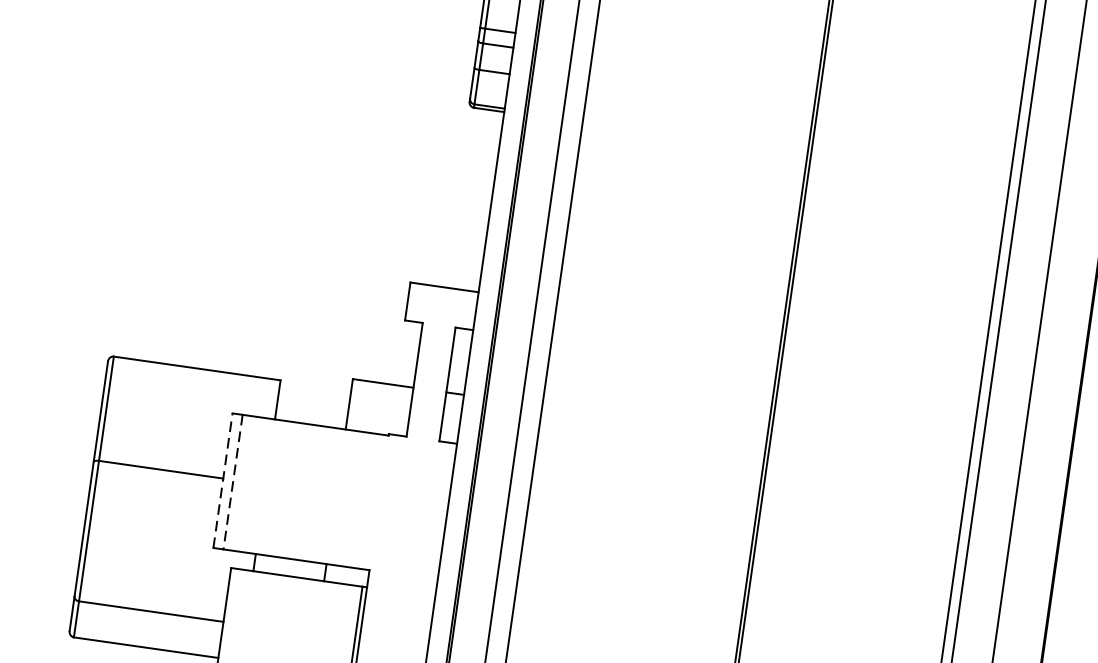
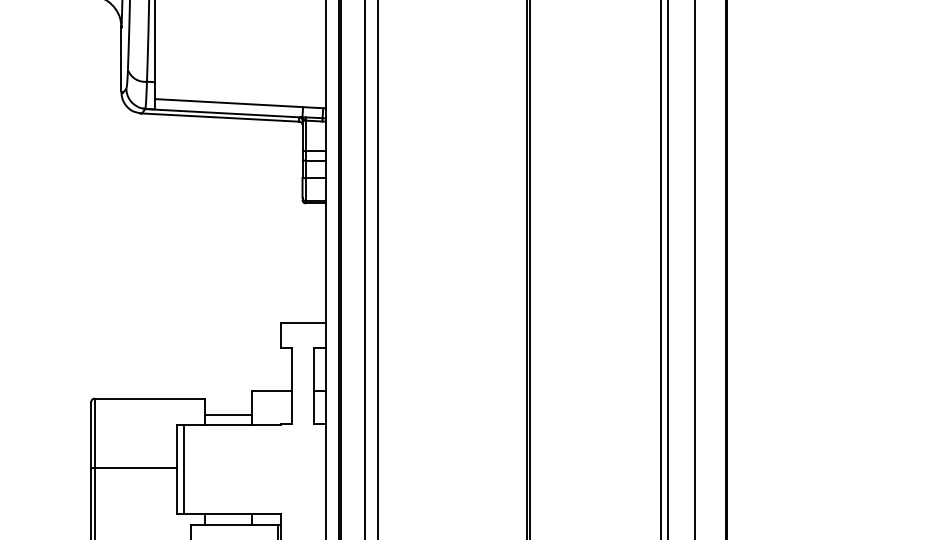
line: (312, 409) -> (228, 414), added
line: (223, 481) -> (177, 469), dashed -> solid
line: (232, 482) -> (183, 469), dashed -> solid

